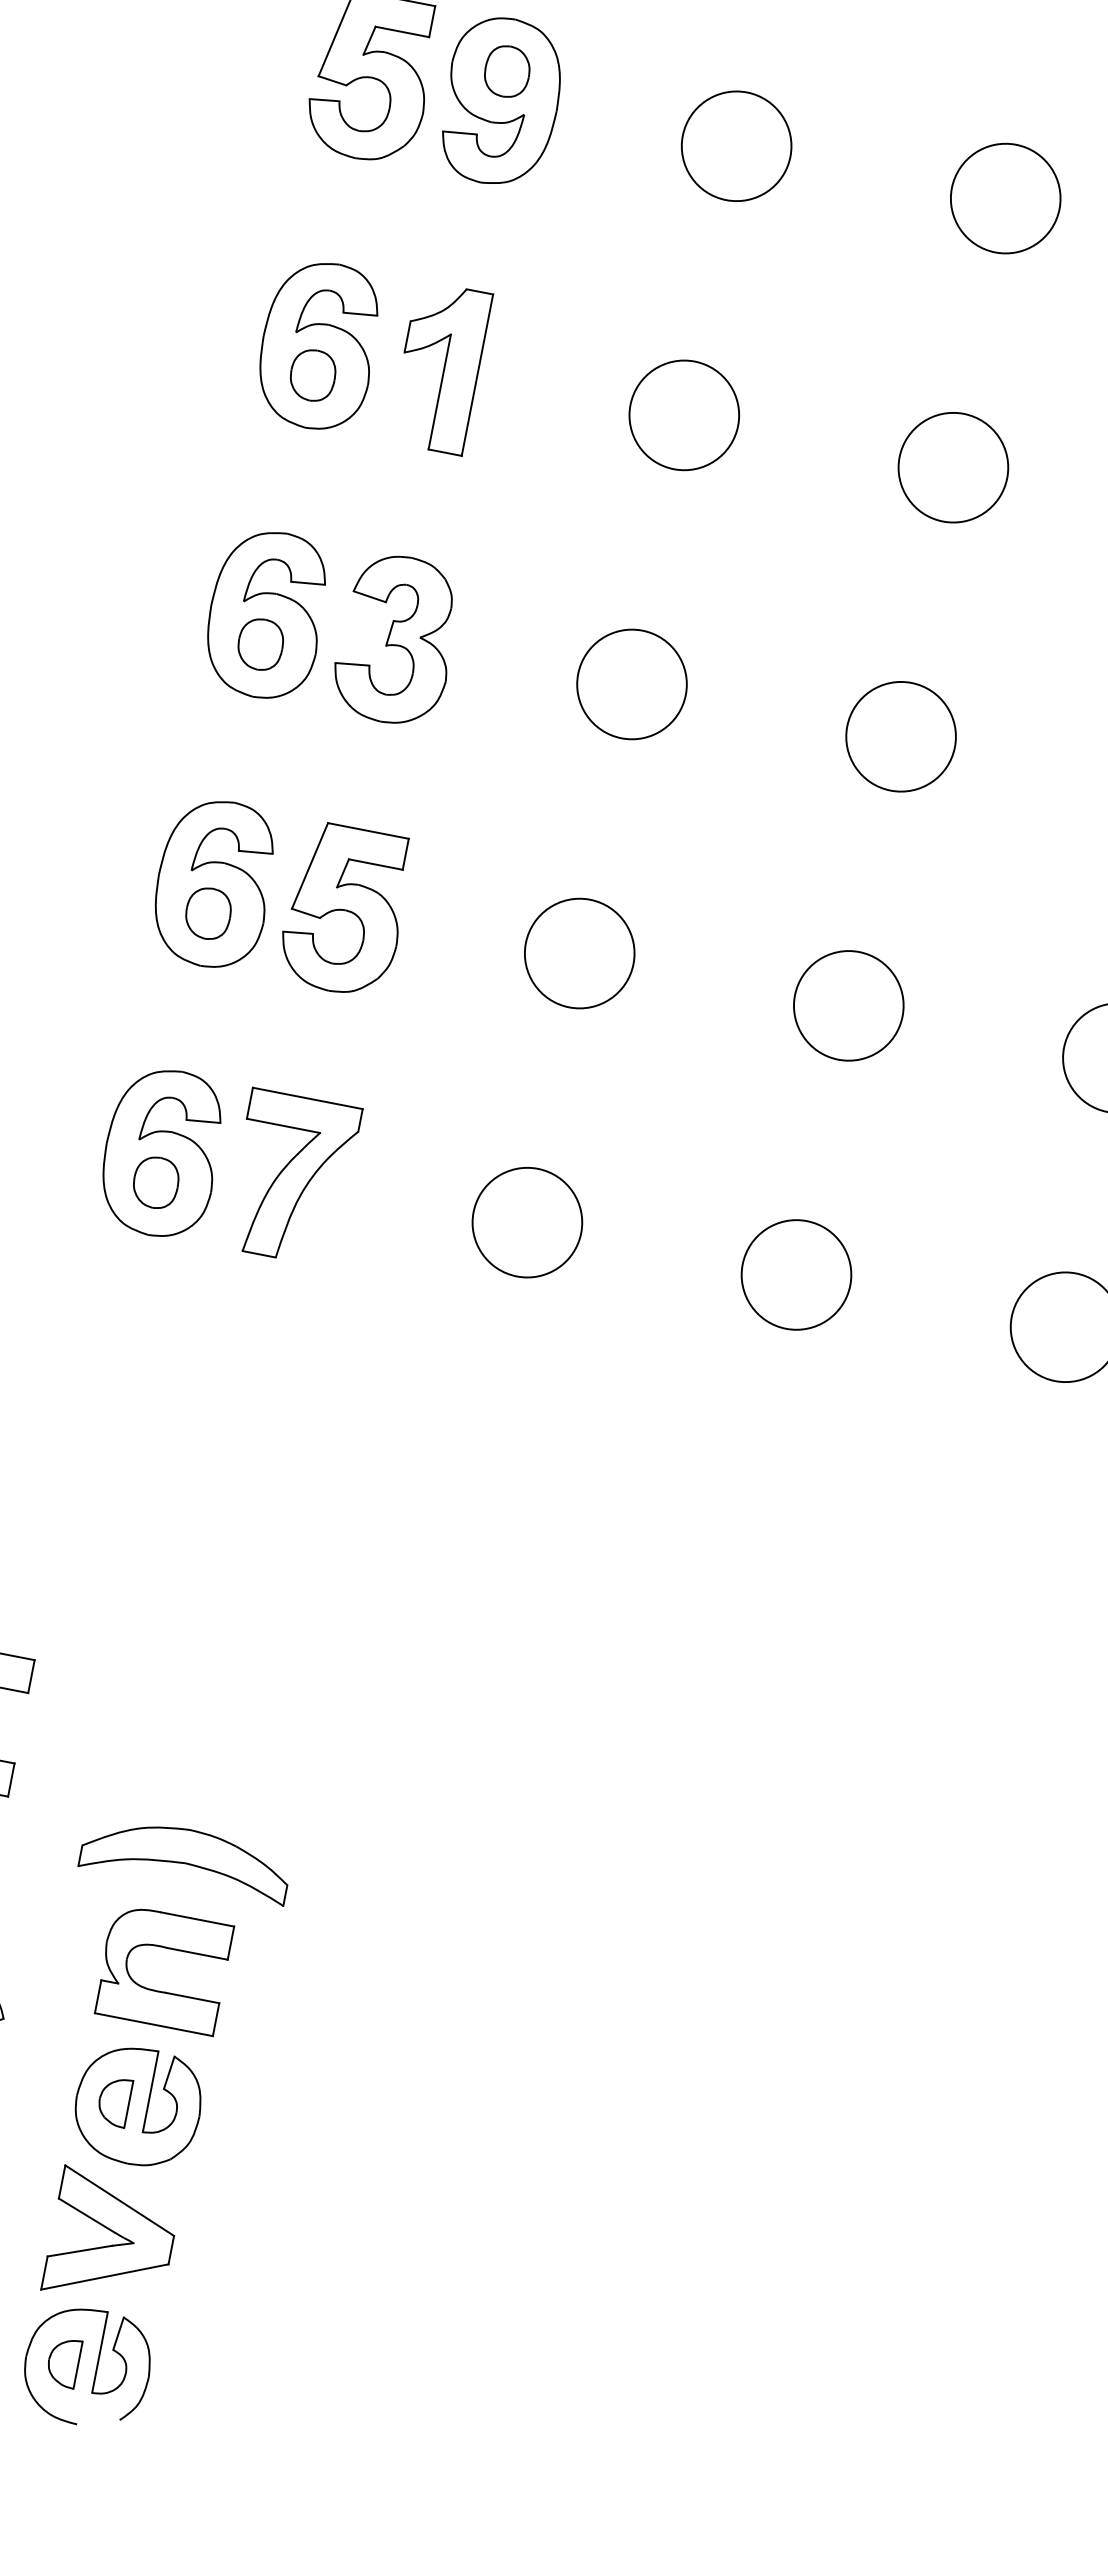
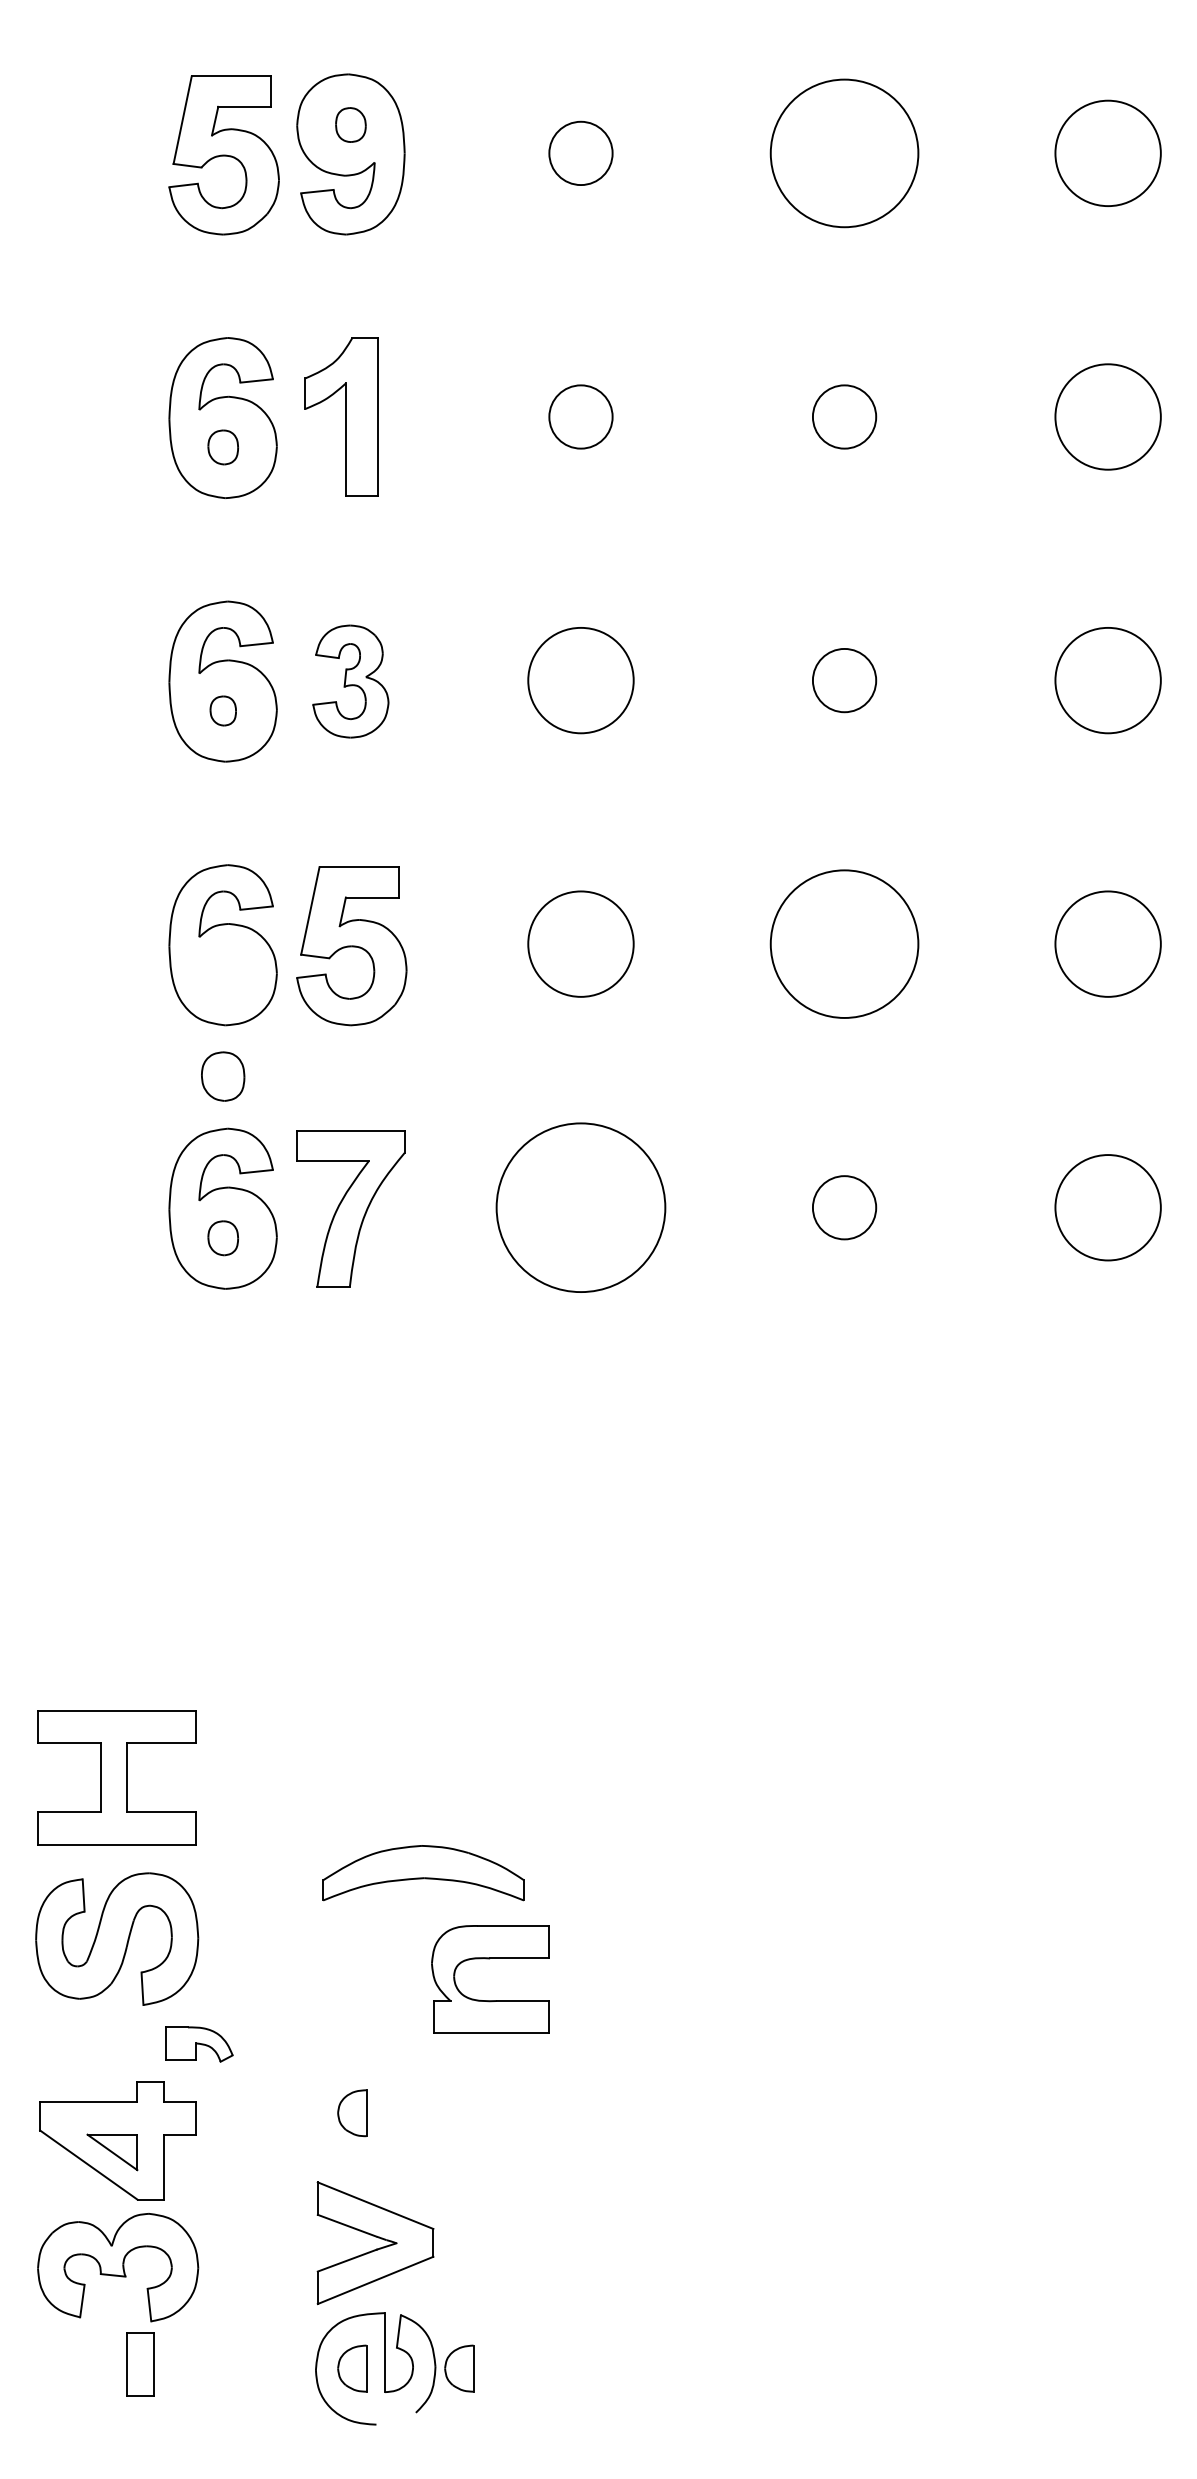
part: (507, 71) -> (350, 124), size x0.7
circle: (736, 146) -> (580, 153), size x0.6
circle: (1005, 198) -> (844, 153), size x1.4
part: (313, 375) -> (223, 447), size x0.7
circle: (683, 414) -> (580, 416), size x0.6
circle: (953, 467) -> (844, 416), size x0.6
part: (396, 639) -> (350, 681), size x0.7
part: (261, 644) -> (223, 710), size x0.6
circle: (901, 736) -> (844, 680), size x0.6
part: (208, 913) -> (223, 1076), moved
circle: (848, 1005) -> (844, 943), size x1.4
part: (156, 1183) -> (223, 1238), size x0.7
circle: (526, 1222) -> (580, 1207), size x1.6
circle: (796, 1274) -> (844, 1207), size x0.6
part: (186, 1858) -> (423, 1873), moved
part: (166, 1948) -> (489, 1959), moved
part: (137, 2106) -> (375, 2113), removed
part: (173, 2383) -> (459, 2368), added

